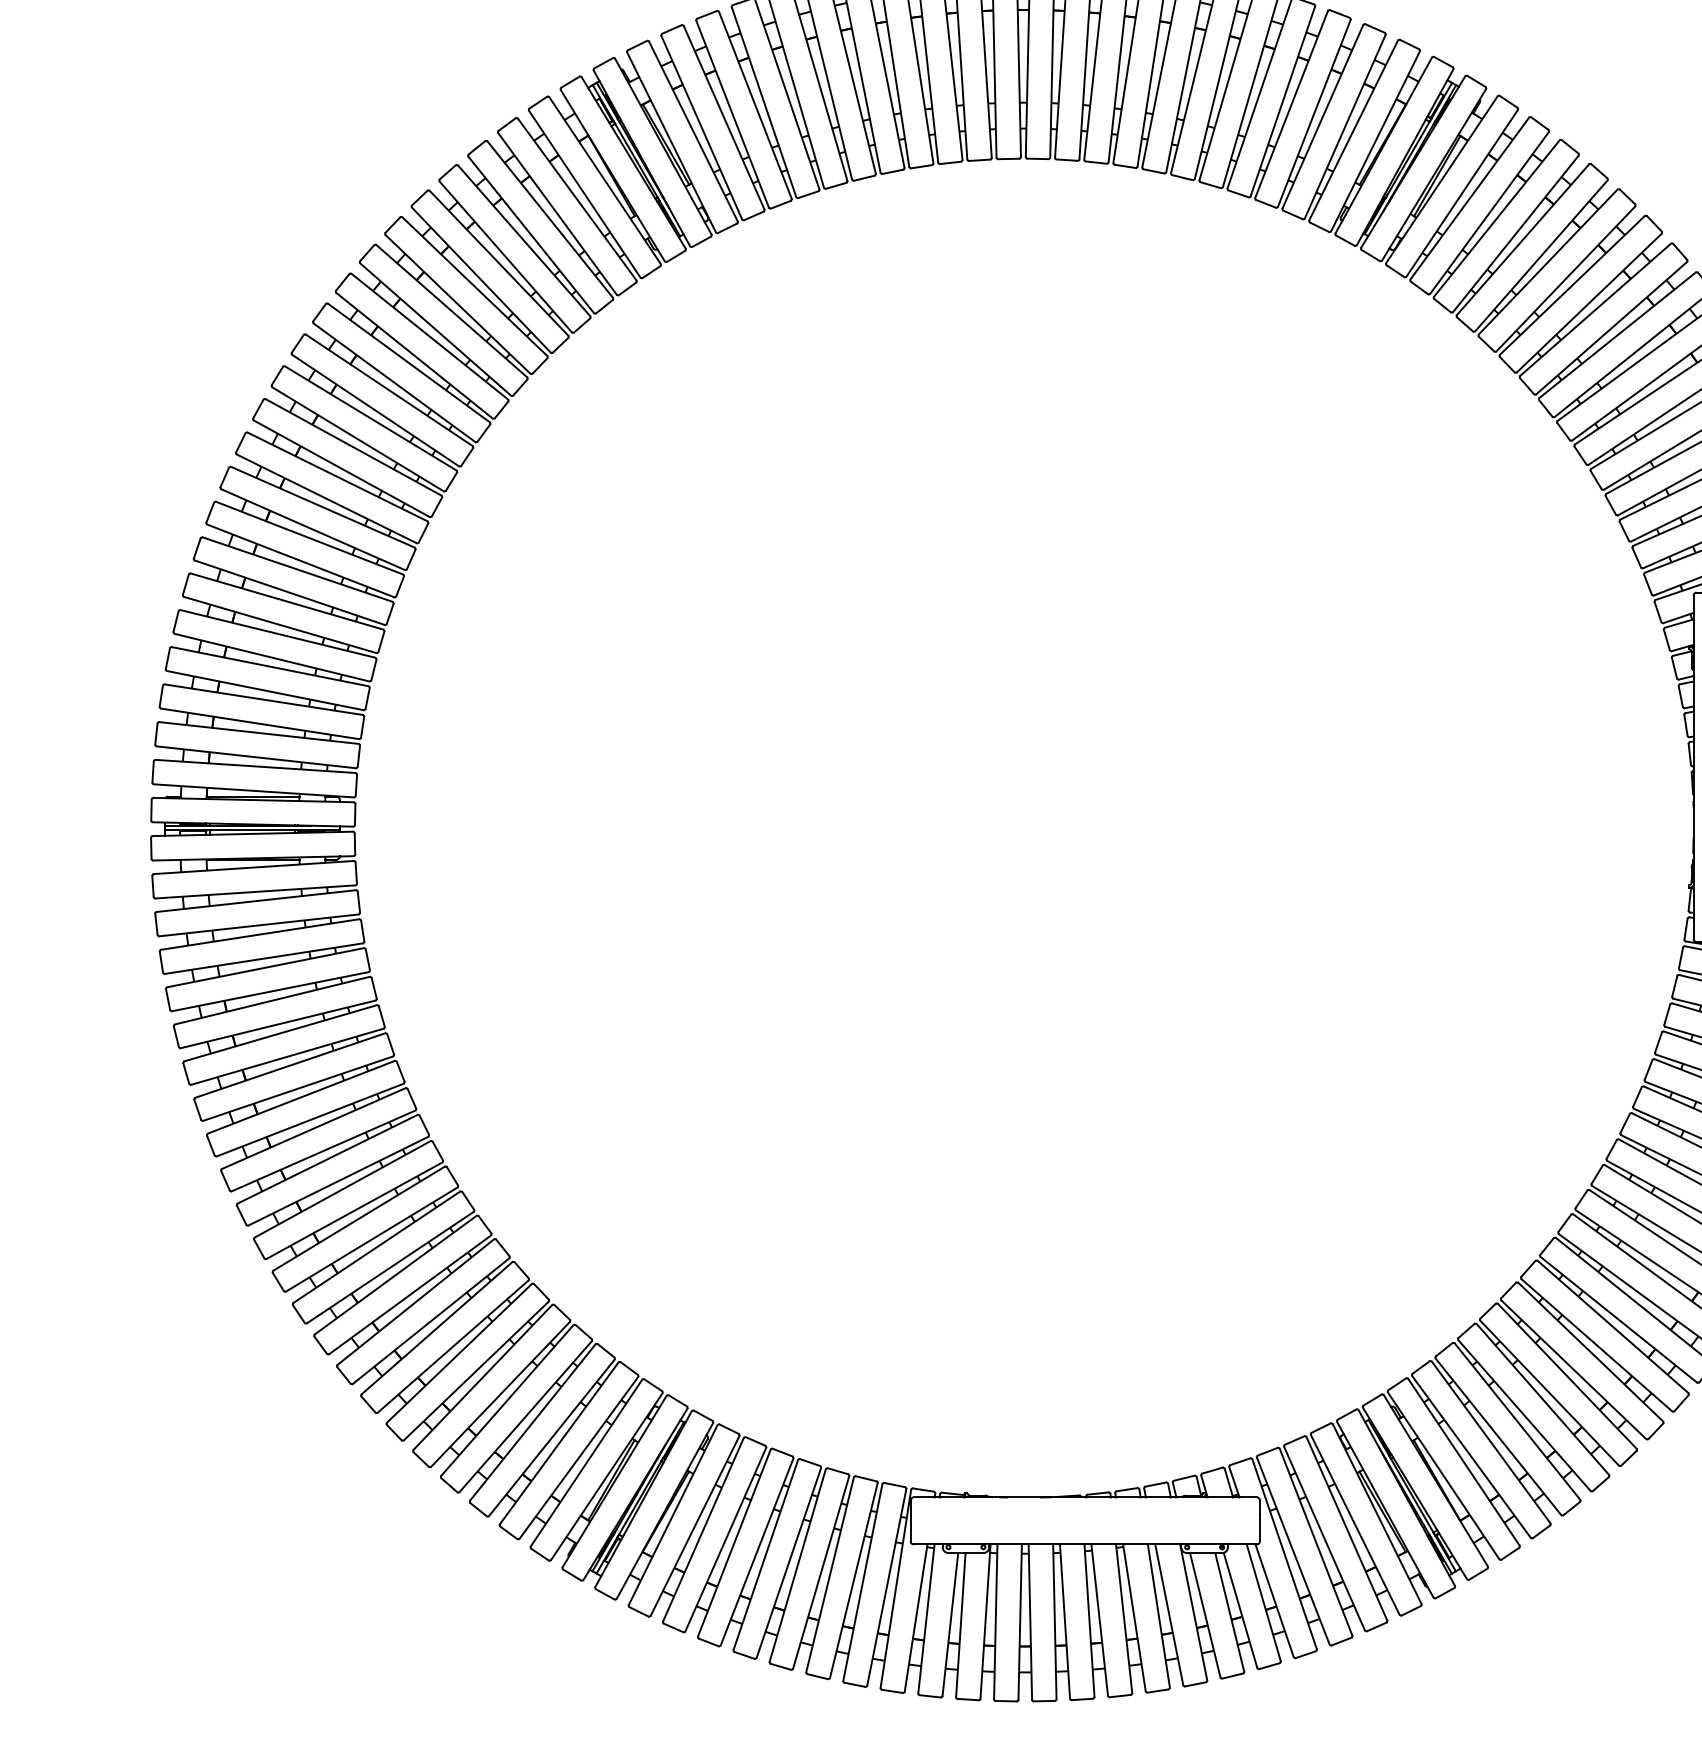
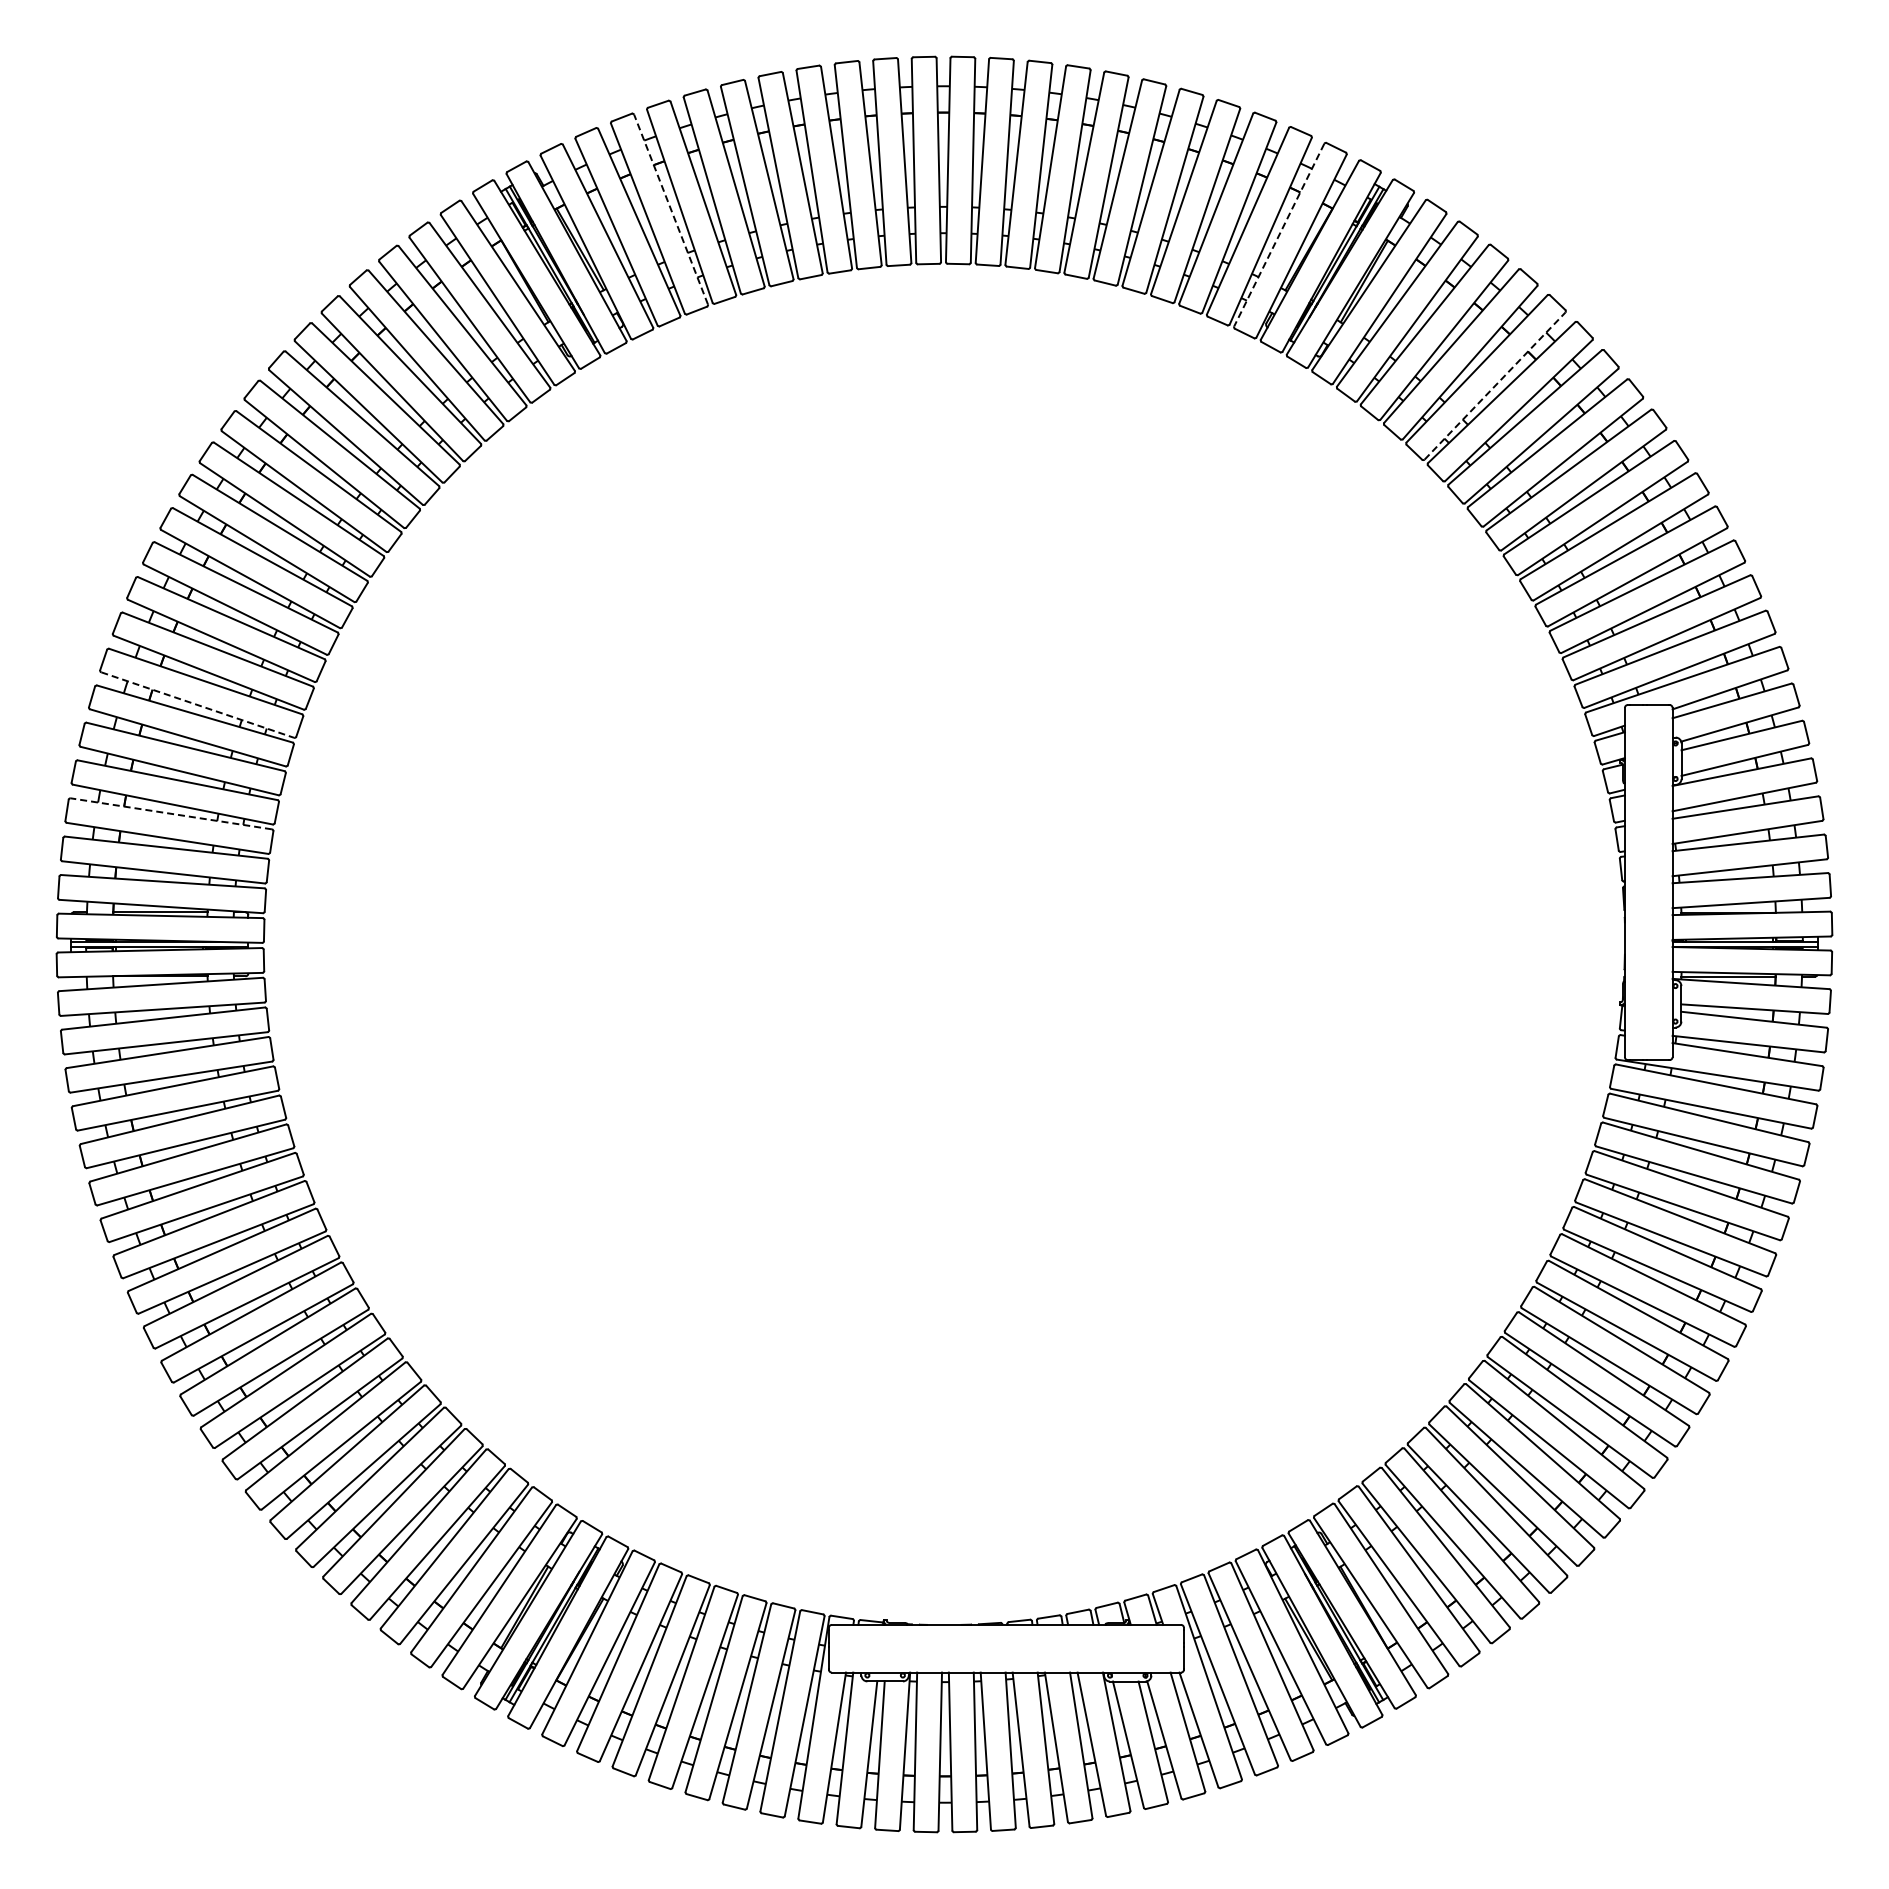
line: (755, 105) -> (671, 209), solid -> dashed
line: (1353, 130) -> (1279, 235), solid -> dashed
line: (1566, 279) -> (1495, 386), solid -> dashed
line: (289, 593) -> (197, 705), solid -> dashed
line: (264, 699) -> (171, 813), solid -> dashed

